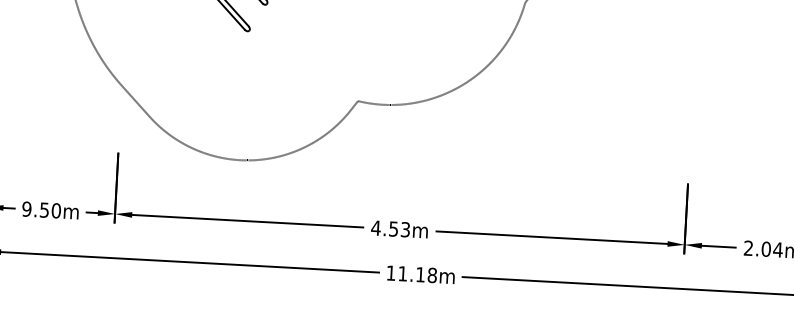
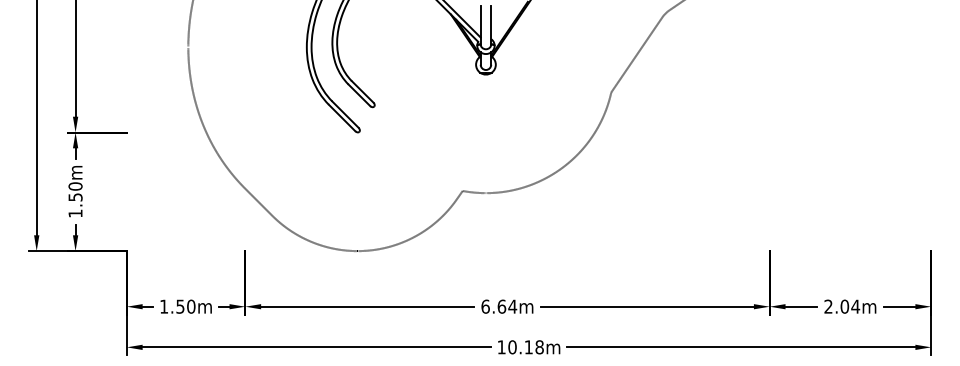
text: (26, 208) -> (163, 306), 9.50m -> 1.50m
text: (391, 228) -> (499, 306), 4.53m -> 6.64m
text: (402, 274) -> (512, 347), 11.18m -> 10.18m

